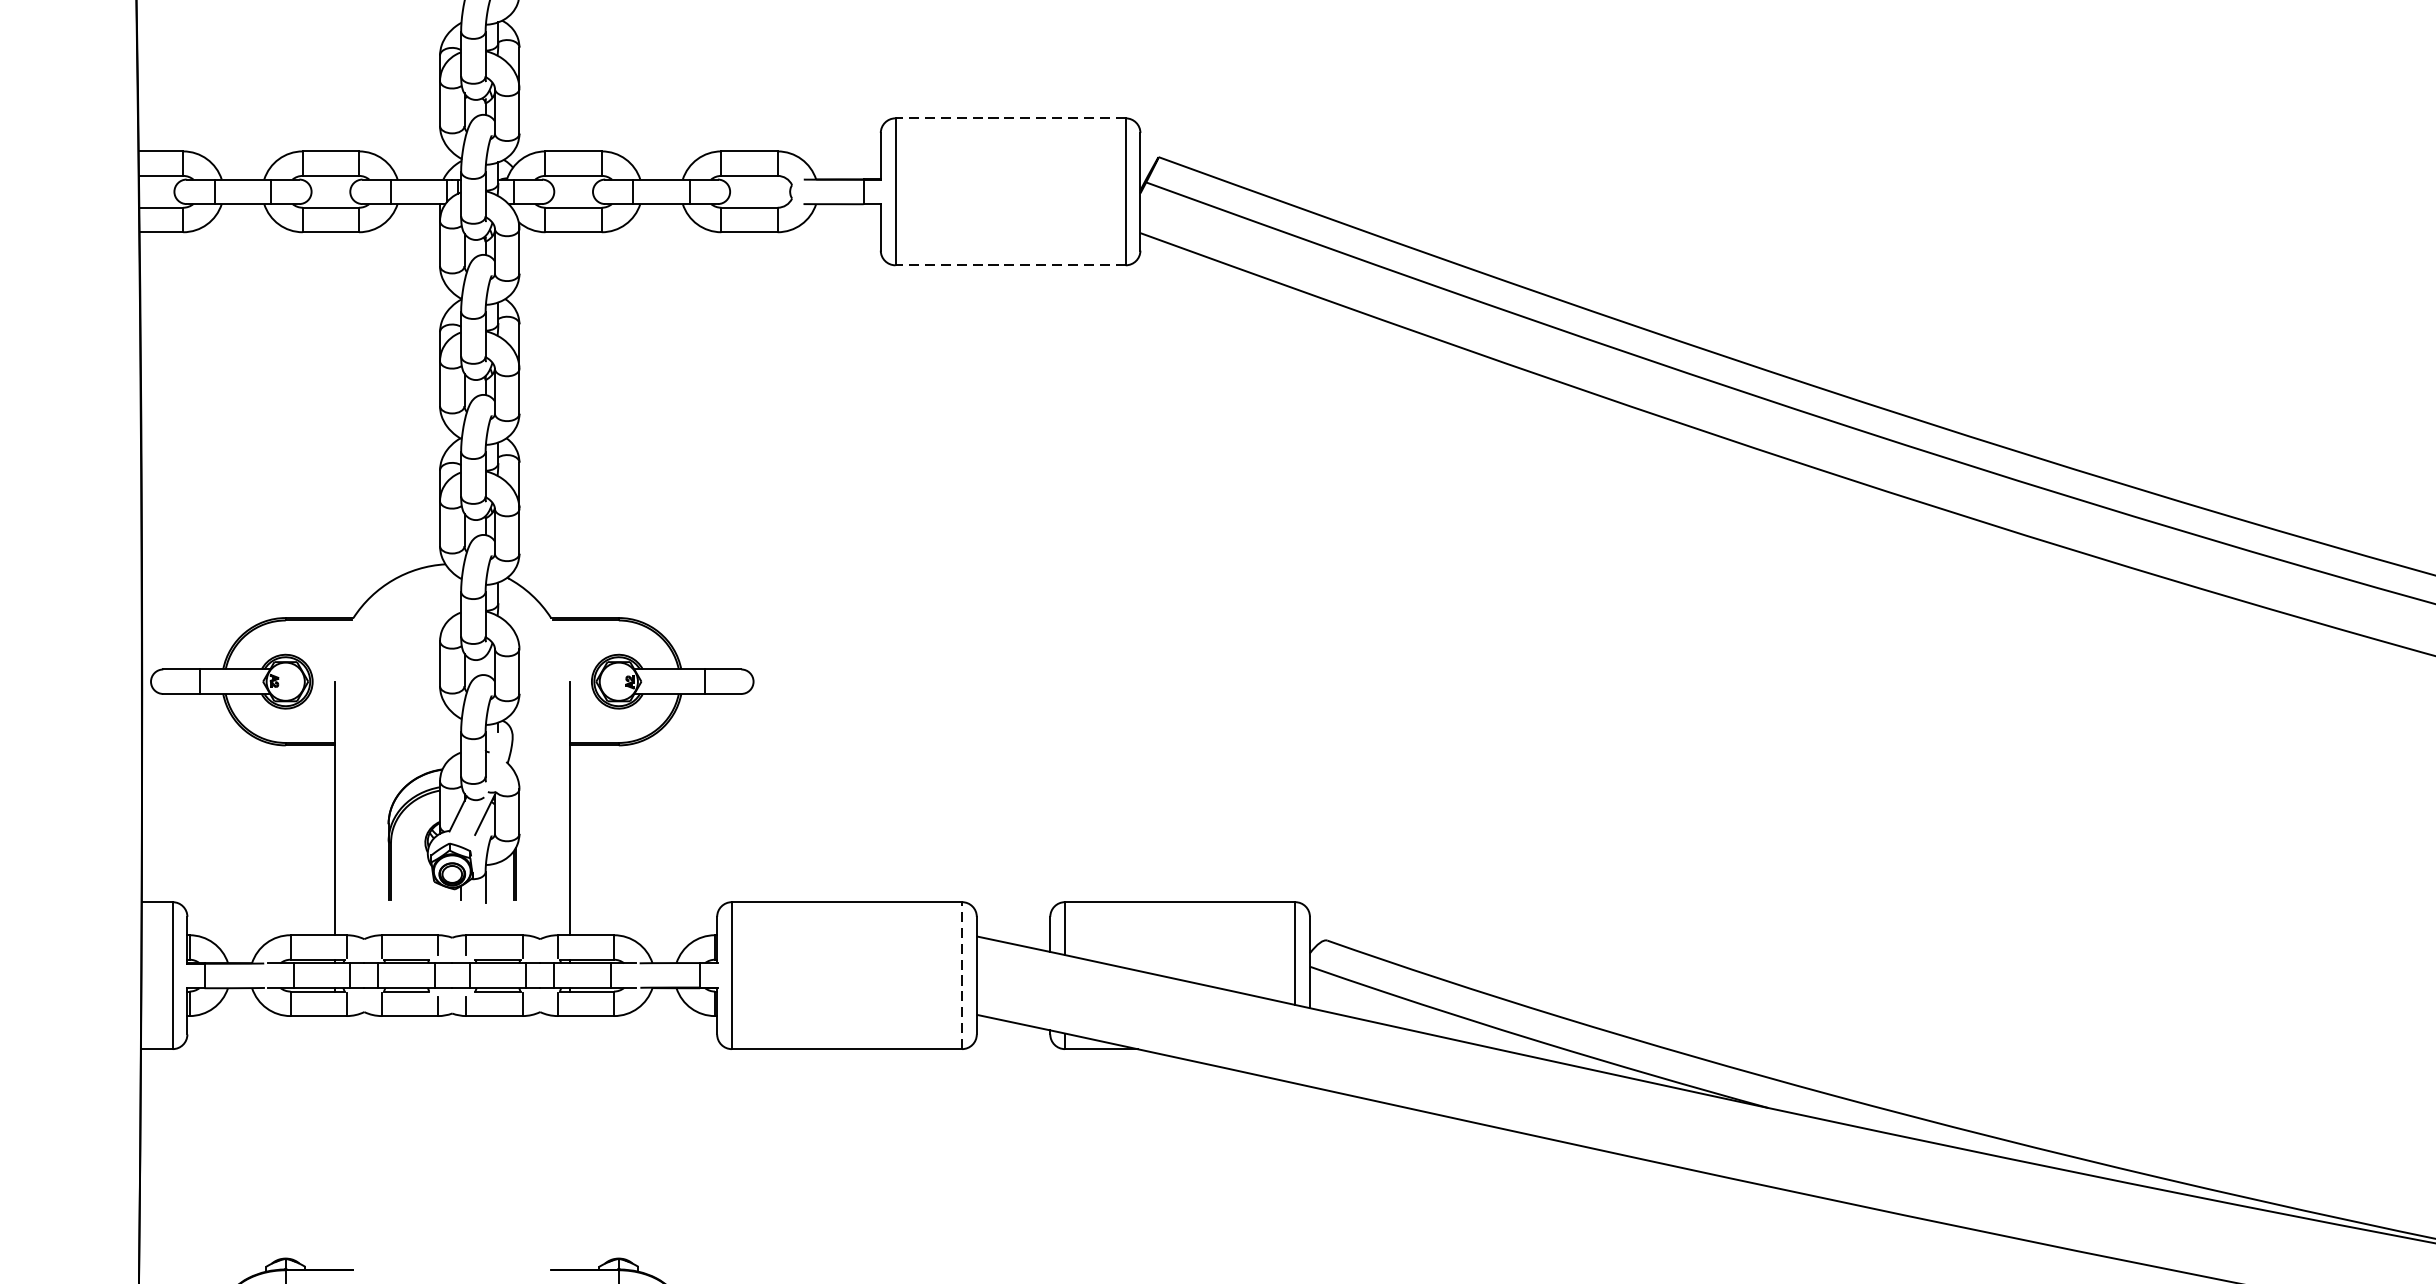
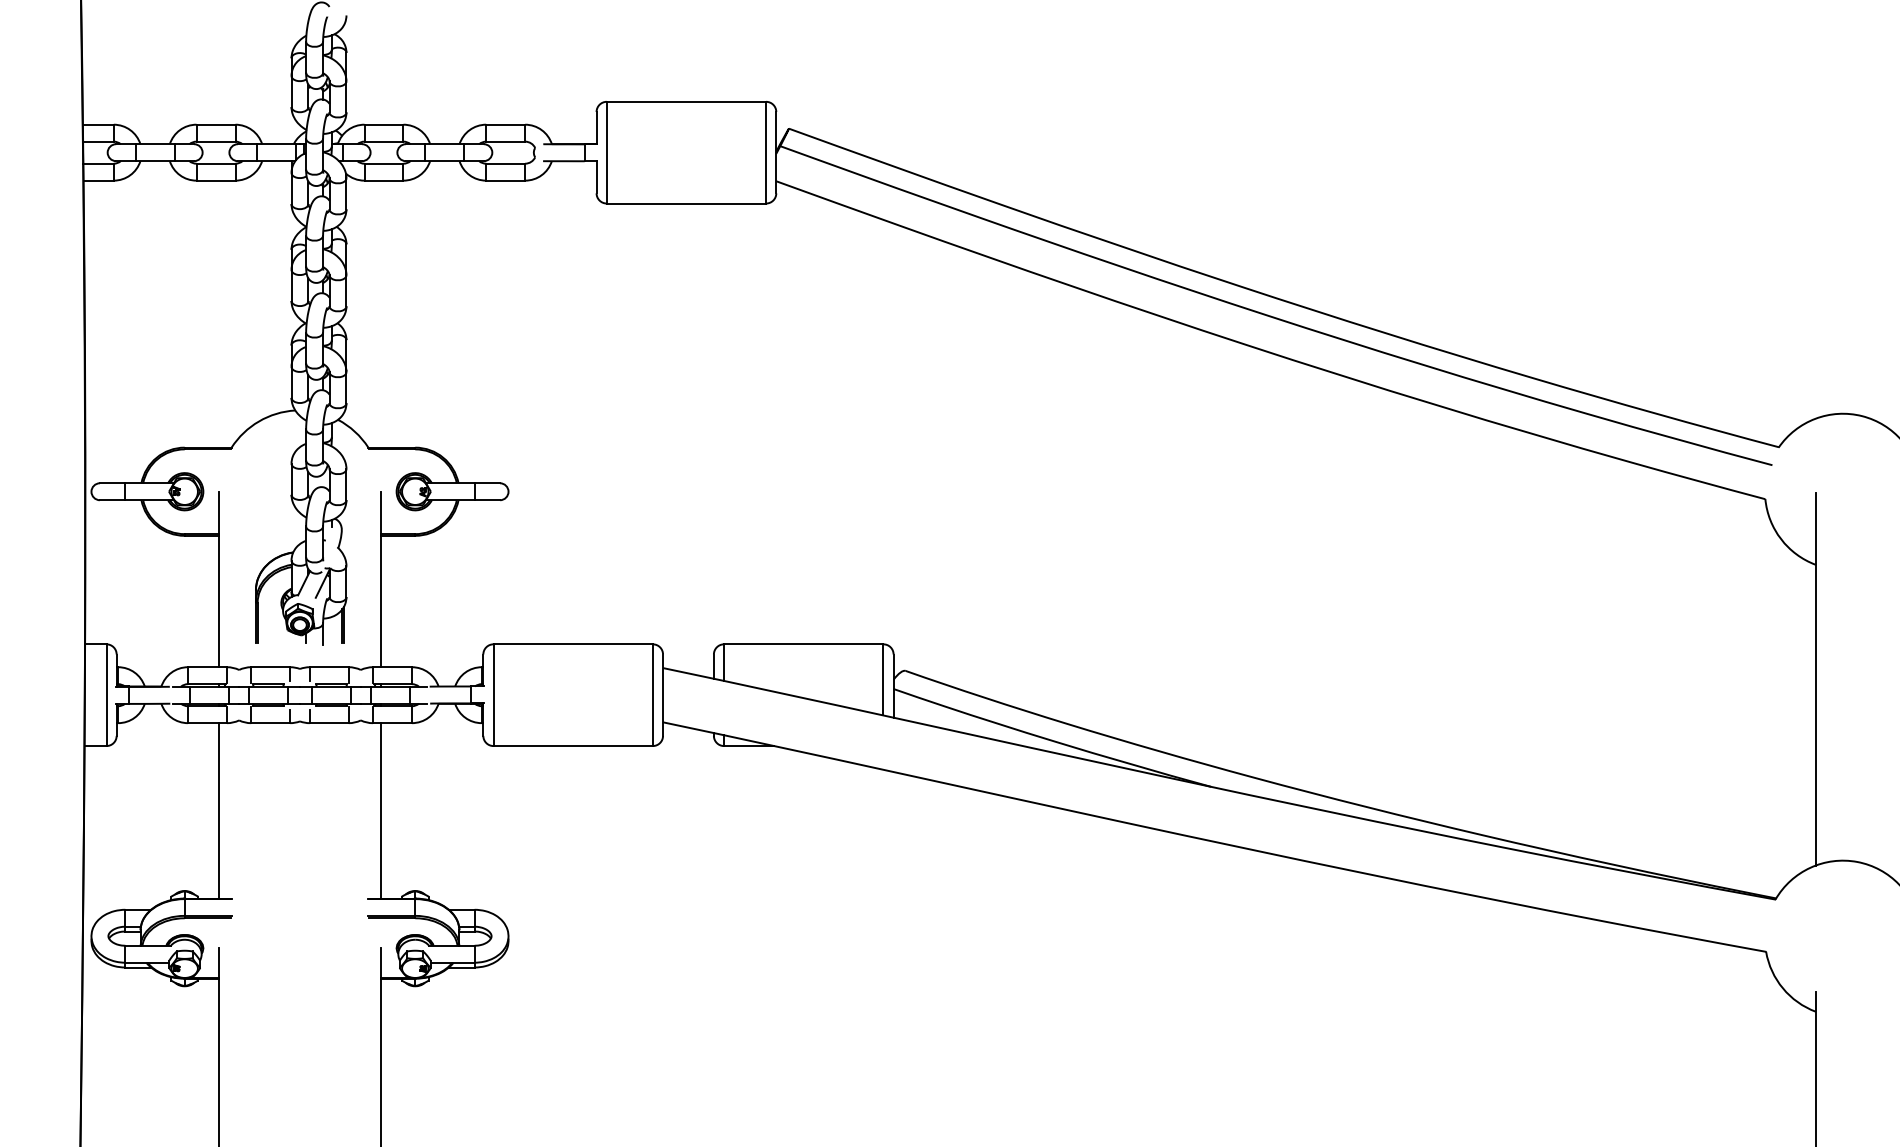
line: (1010, 117) -> (686, 101), dashed -> solid
line: (1010, 265) -> (686, 203), dashed -> solid
line: (961, 976) -> (652, 695), dashed -> solid
line: (334, 1142) -> (218, 810), added
line: (570, 1142) -> (381, 810), added

